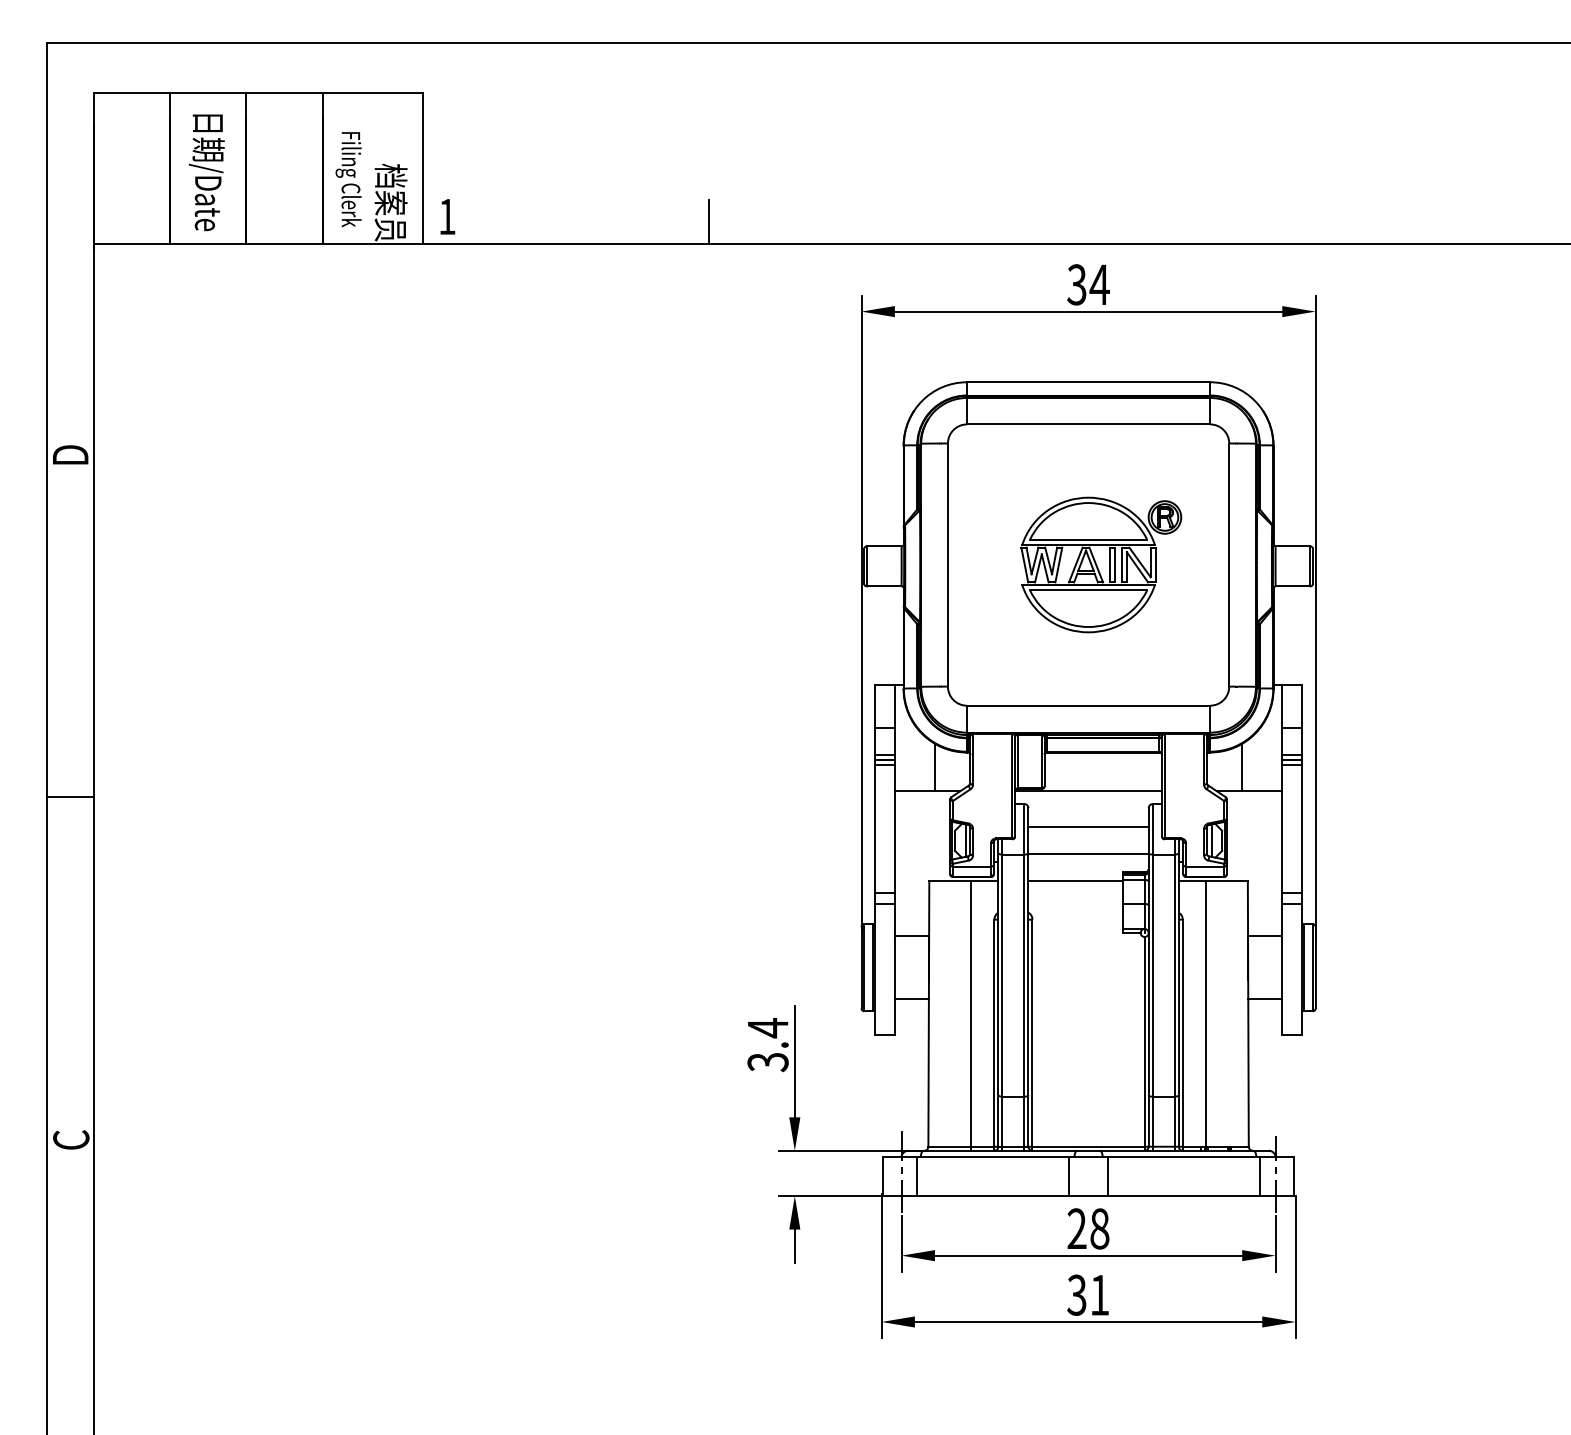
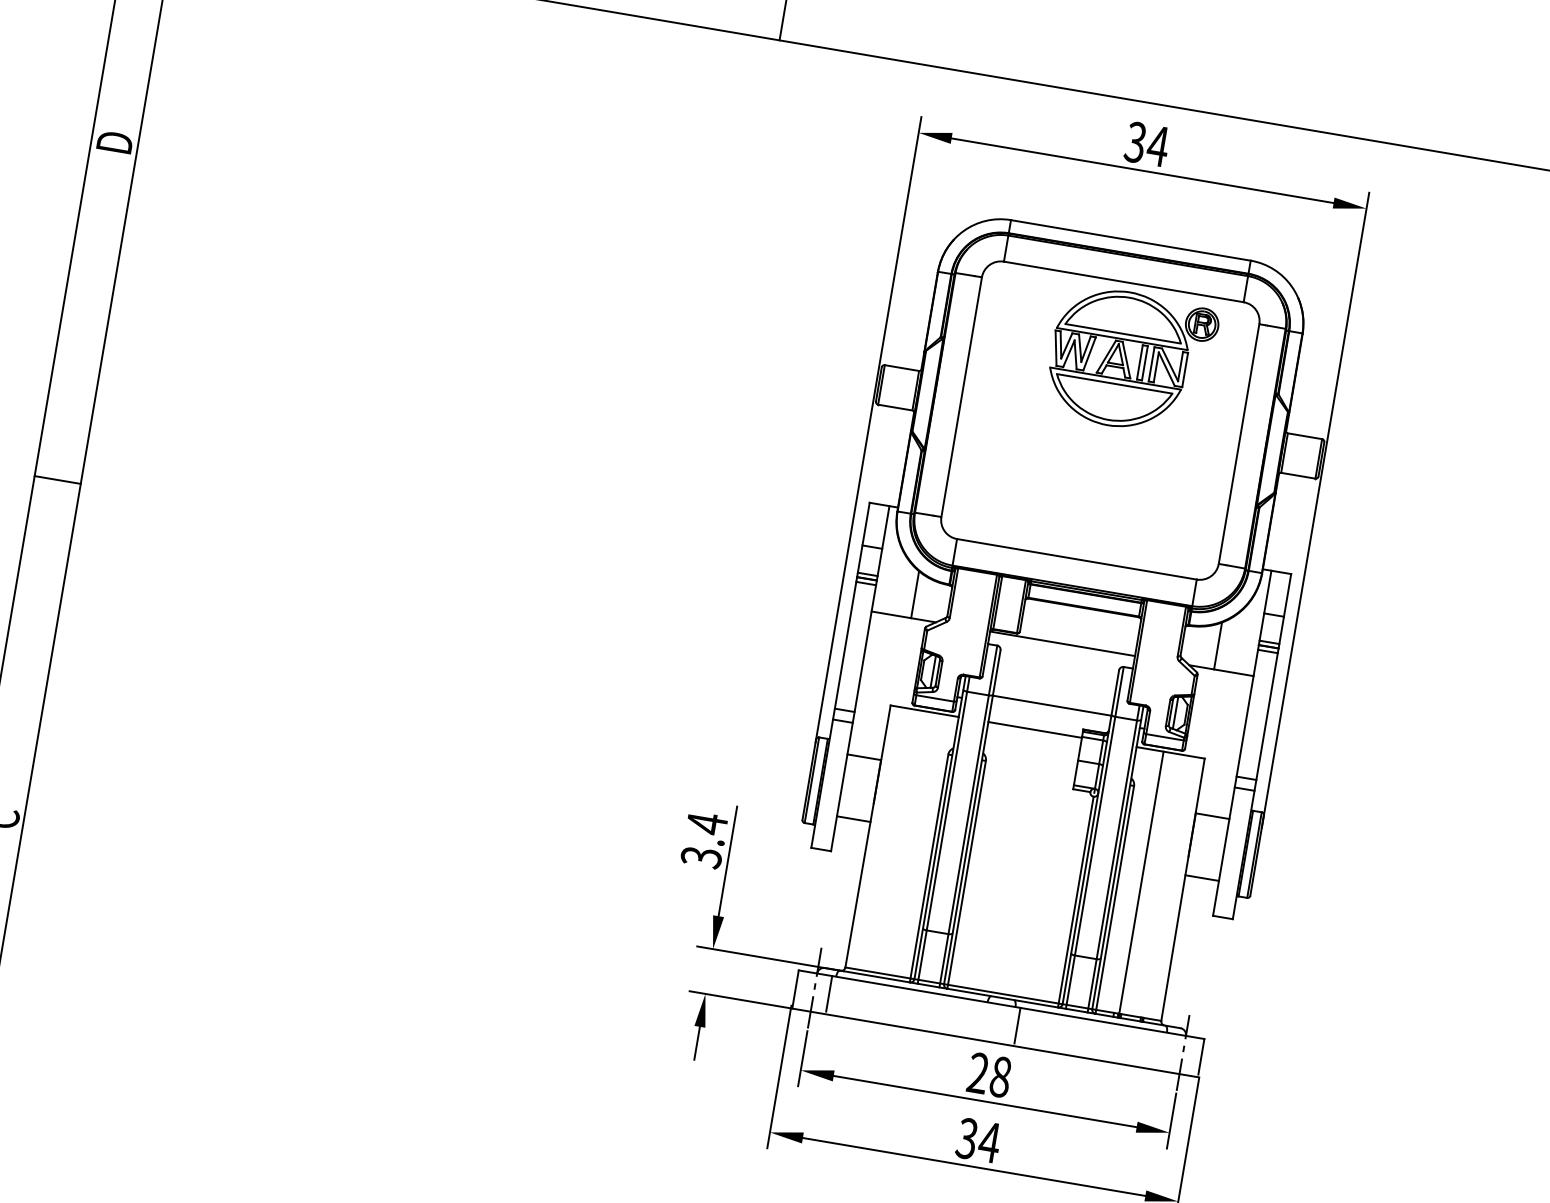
part: (1101, 564) -> (1131, 360), moved
line: (1088, 827) -> (1056, 679), removed
line: (971, 1015) -> (909, 845), removed
line: (1069, 1175) -> (979, 1019), removed
line: (1260, 1175) -> (1168, 1051), removed
text: (1099, 1295) -> (989, 1142), 31 -> 34

